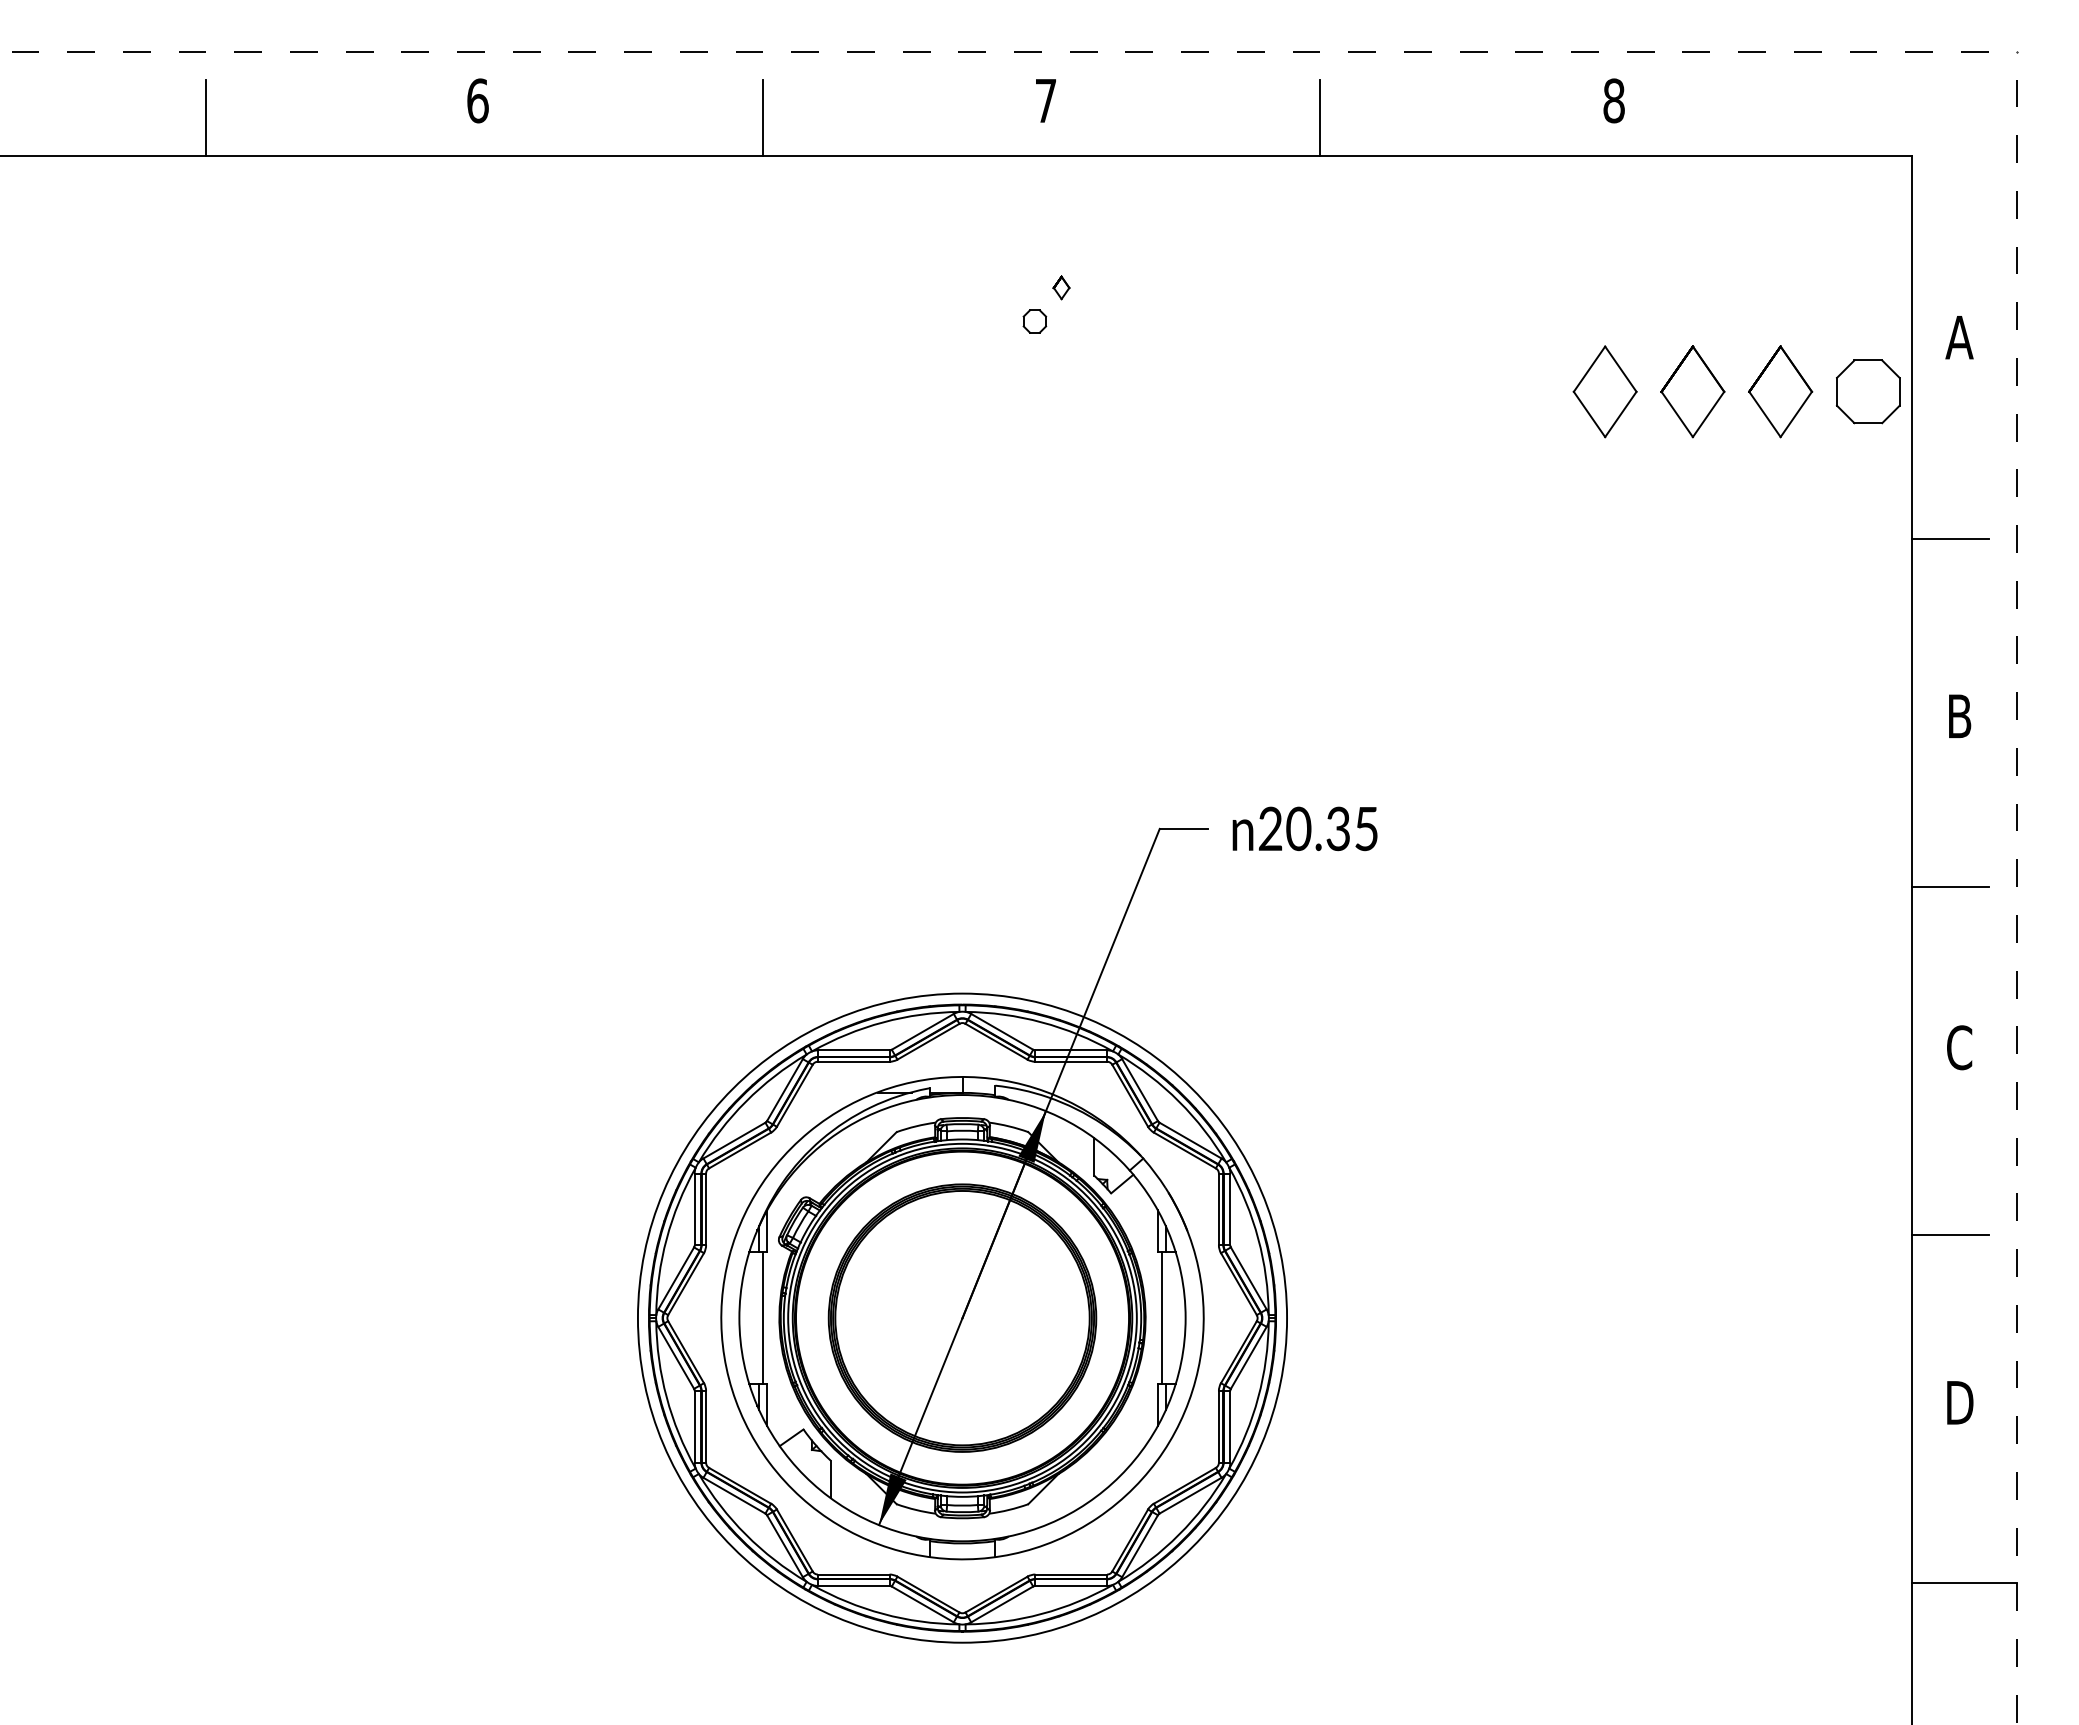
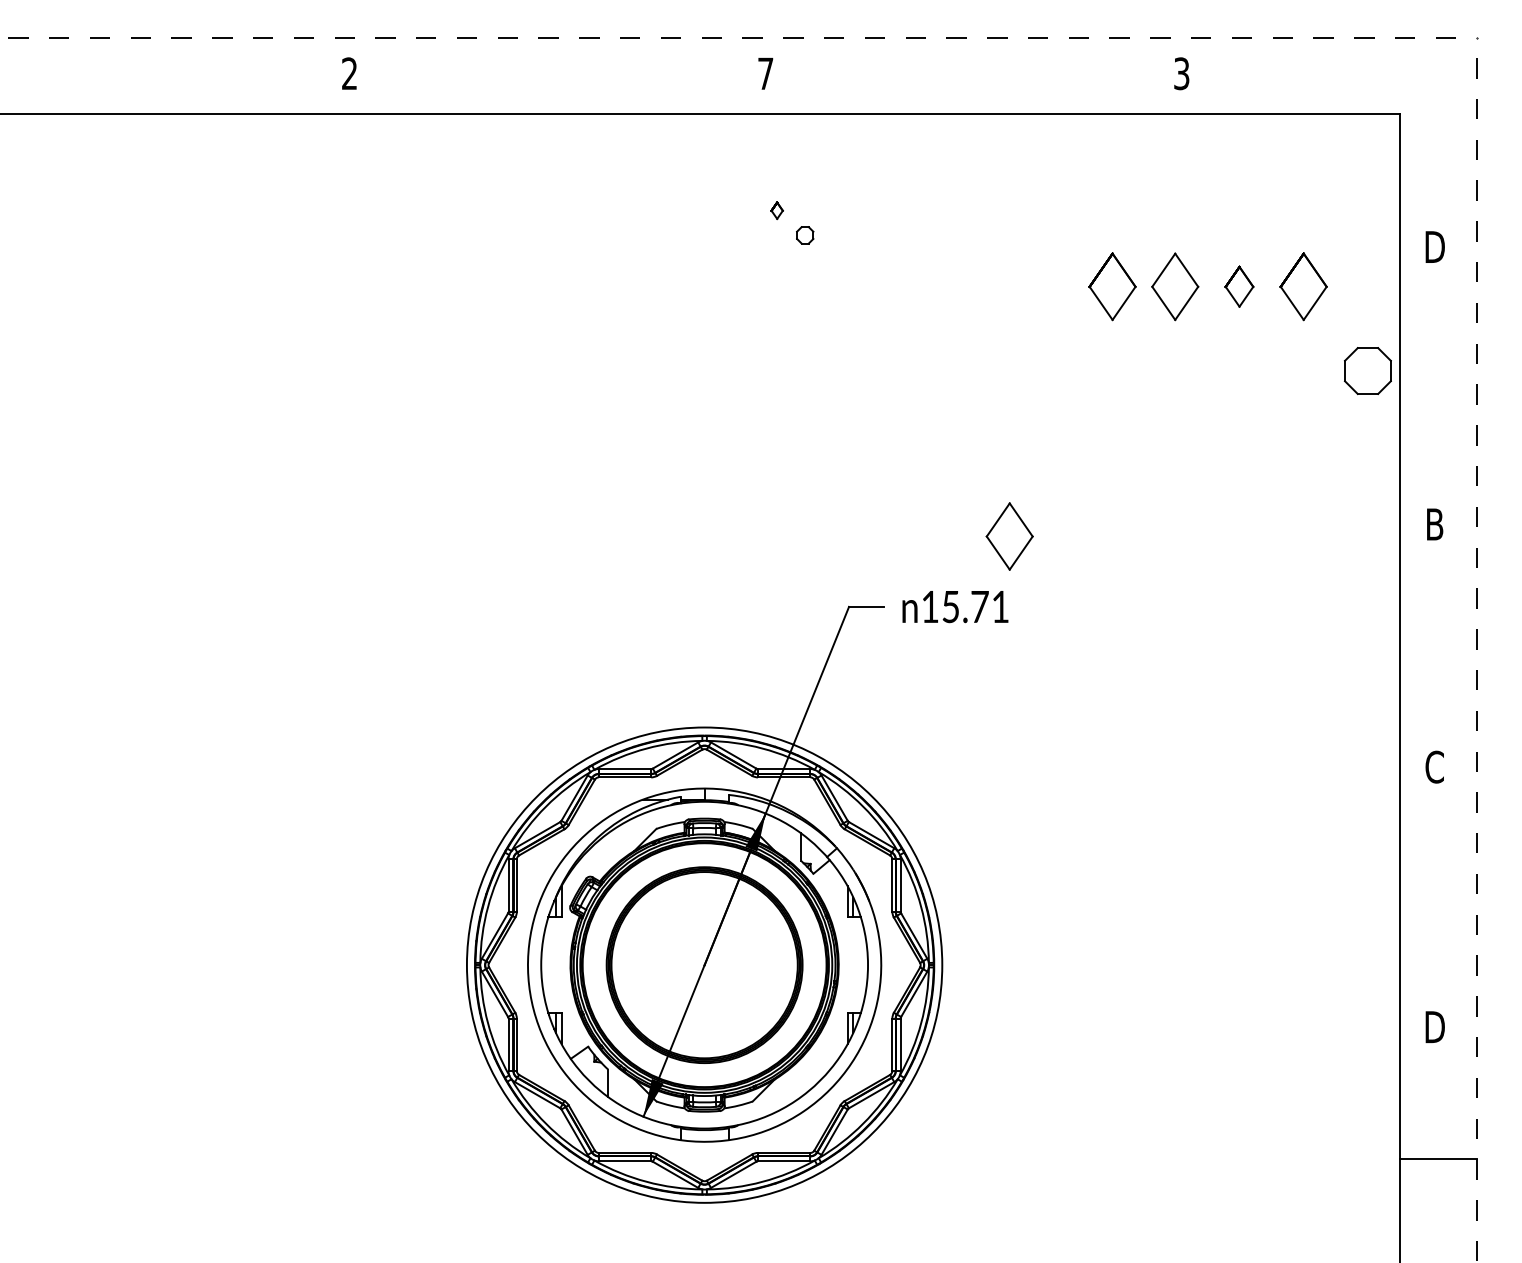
text: (477, 100) -> (349, 73), 6 -> 2
text: (1613, 100) -> (1181, 73), 8 -> 3
line: (206, 117) -> (150, 85), removed
line: (763, 117) -> (558, 85), removed
line: (1320, 117) -> (966, 85), removed
part: (1034, 321) -> (804, 235), moved
text: (1959, 337) -> (1434, 247), A -> D
part: (1519, 391) -> (1112, 286), added
part: (1692, 391) -> (1239, 286), size x0.6
part: (1868, 391) -> (1368, 370), moved
line: (1950, 539) -> (1428, 394), removed
part: (1378, 732) -> (1009, 536), added
text: (1317, 828) -> (964, 606), 20.35 -> 15.71
line: (1950, 887) -> (1428, 649), removed
line: (1950, 1235) -> (1428, 904), removed
line: (762, 1317) -> (558, 964), removed
line: (1162, 1317) -> (851, 964), removed

